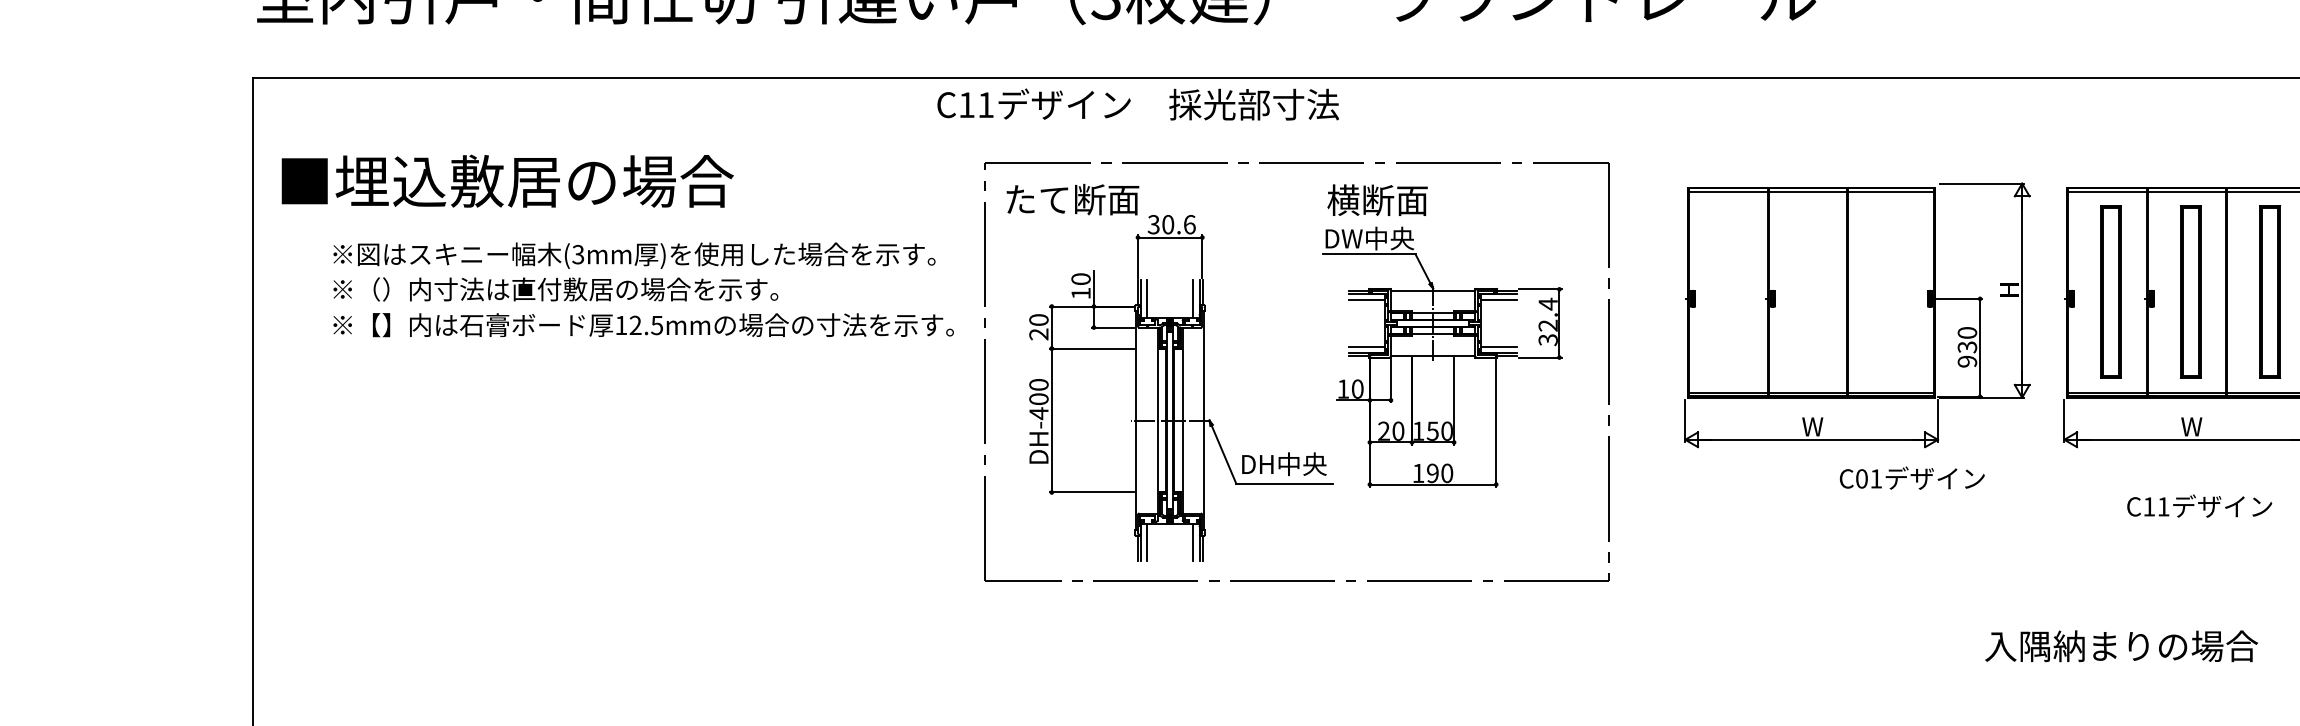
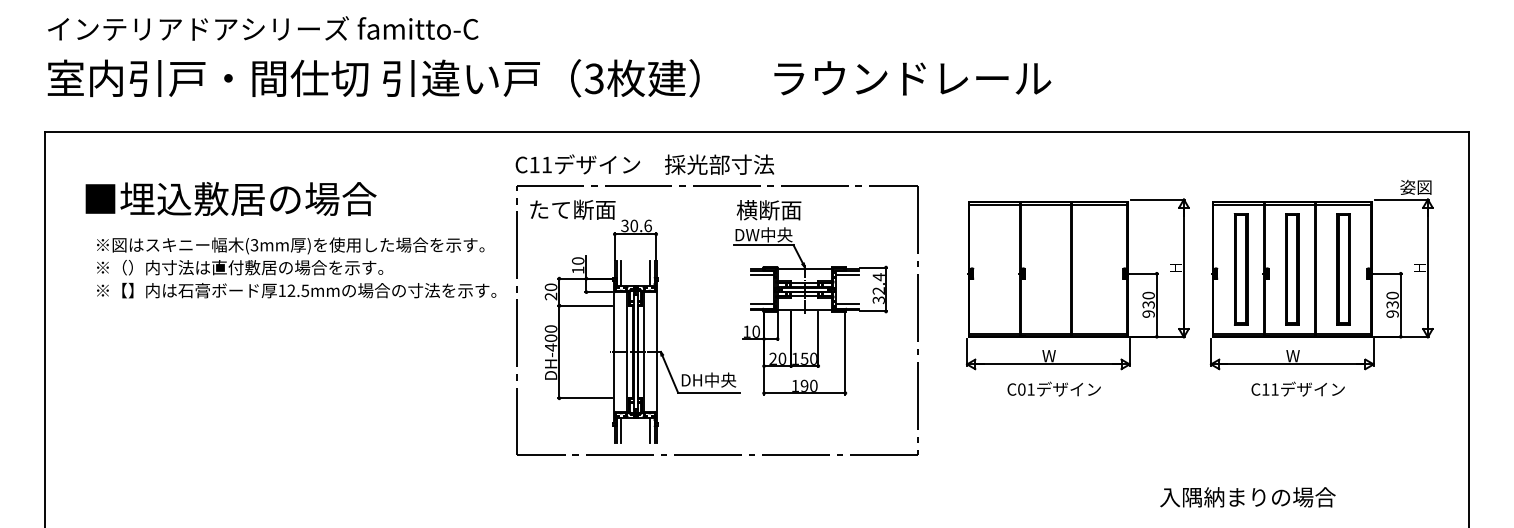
text: (1137, 104) -> (644, 164), moved
text: (506, 180) -> (230, 198), moved
text: (1911, 477) -> (1053, 388), moved
text: (2198, 505) -> (1297, 388), moved

